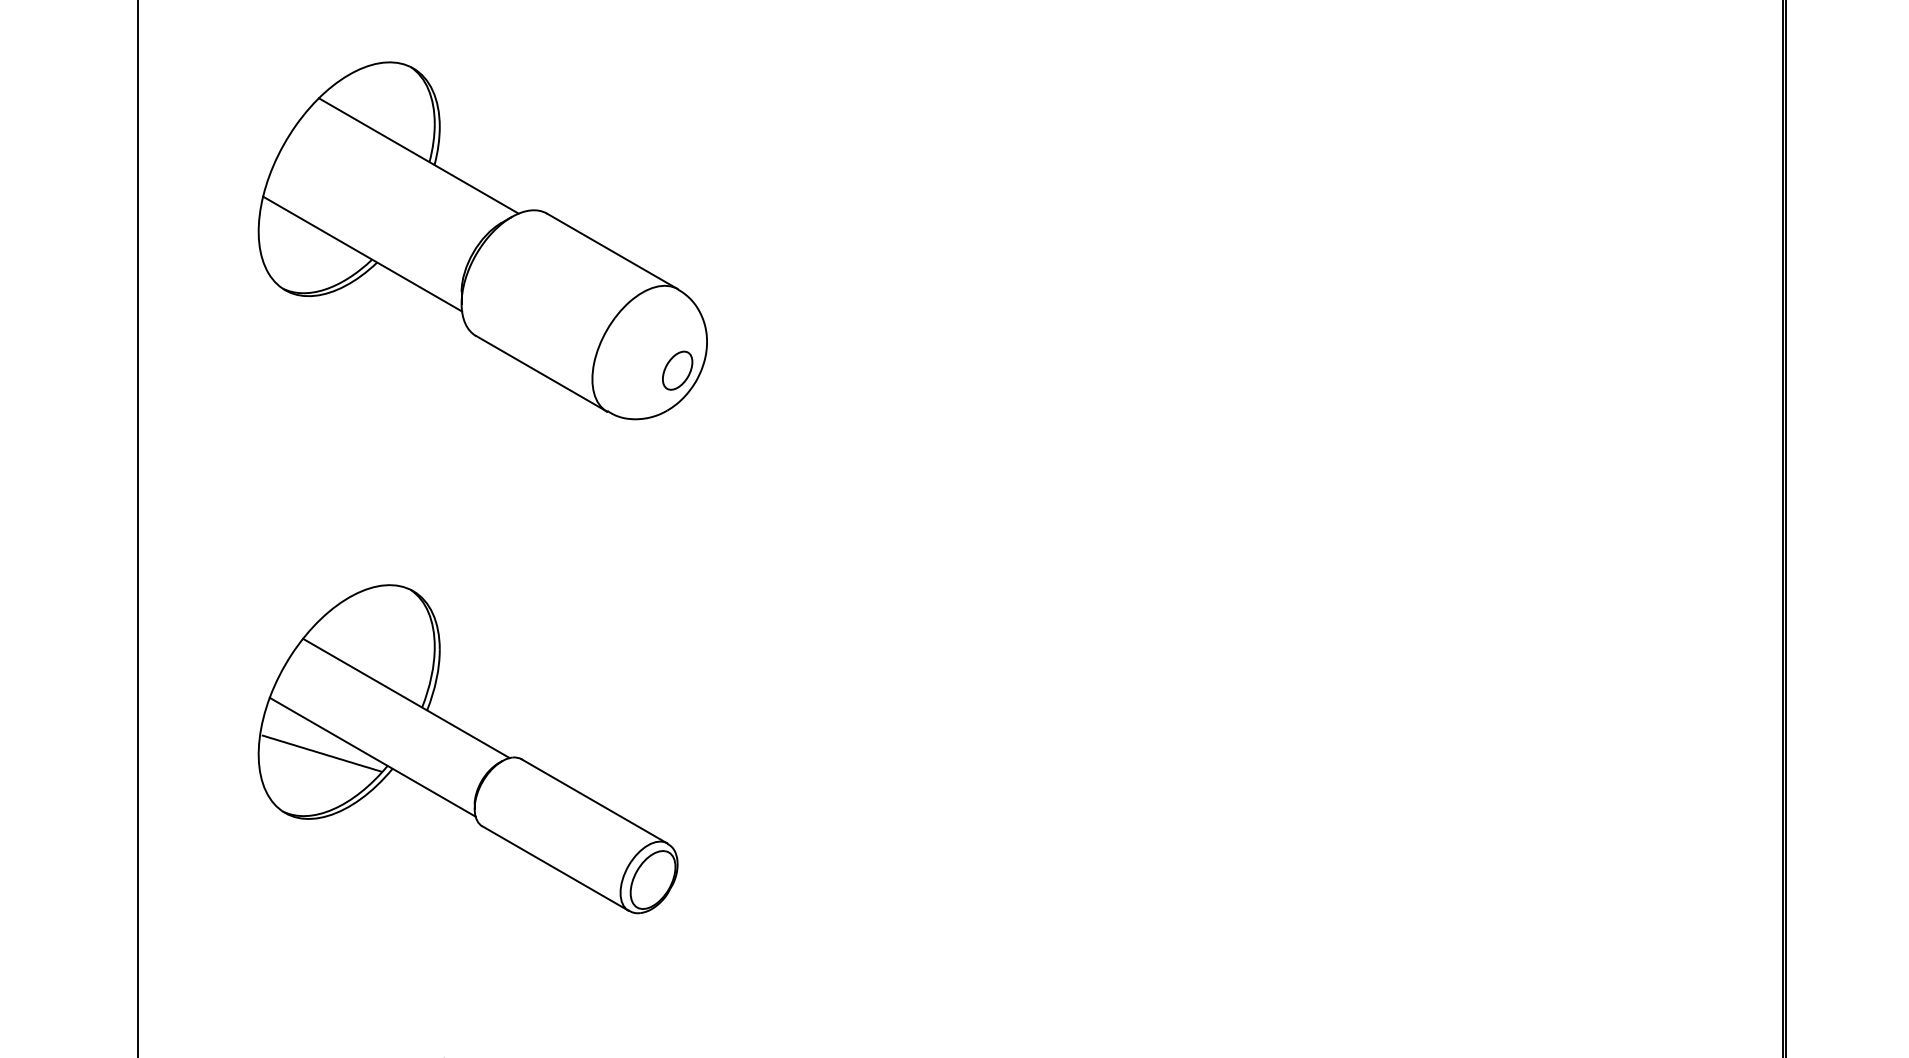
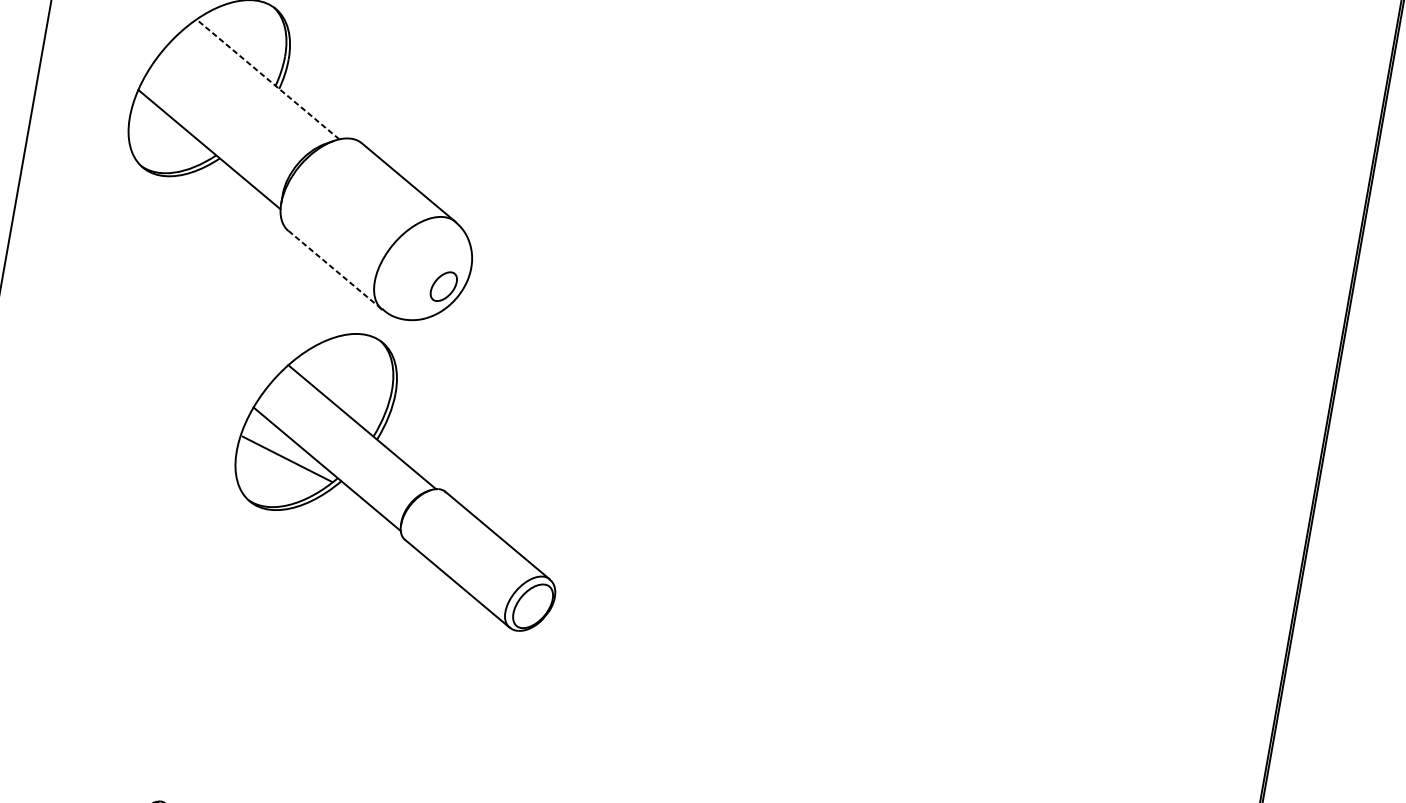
line: (418, 155) -> (267, 79), solid -> dashed
line: (542, 374) -> (335, 270), solid -> dashed
part: (467, 749) -> (403, 476), moved

